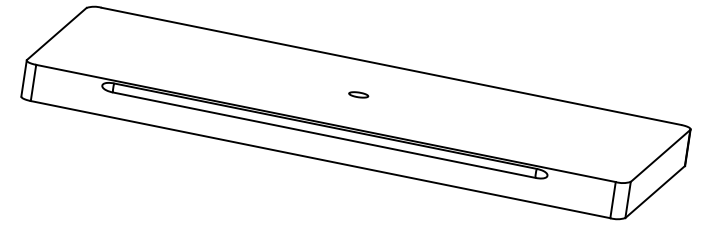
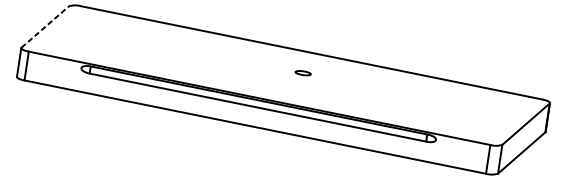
line: (57, 33) -> (45, 26), solid -> dashed
part: (358, 94) -> (303, 72), moved

